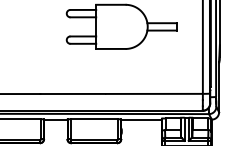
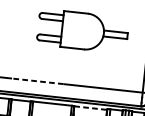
line: (72, 93) -> (37, 80), solid -> dashed
line: (141, 119) -> (90, 108), solid -> dashed

